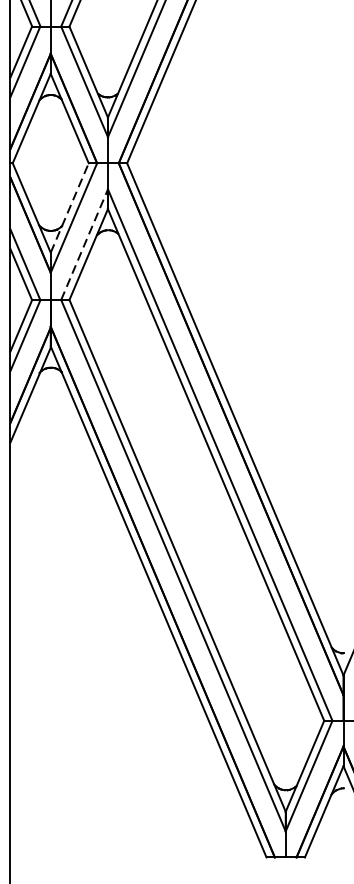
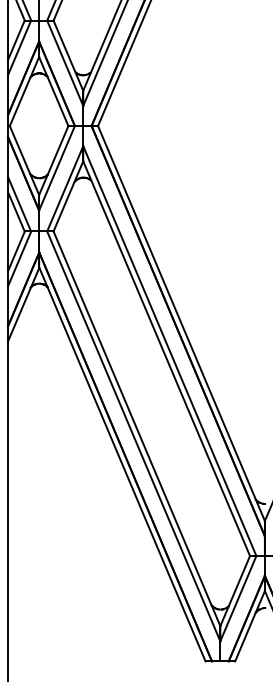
line: (69, 207) -> (53, 160), dashed -> solid
line: (84, 244) -> (65, 188), dashed -> solid

